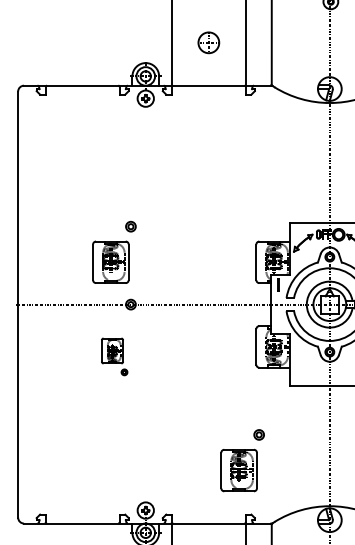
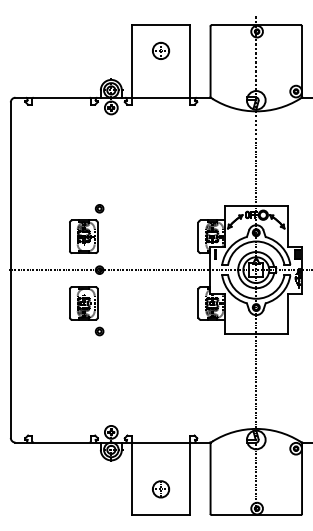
part: (209, 42) -> (161, 50), moved
part: (114, 357) -> (86, 311), size x1.67
part: (242, 459) -> (187, 392), removed

